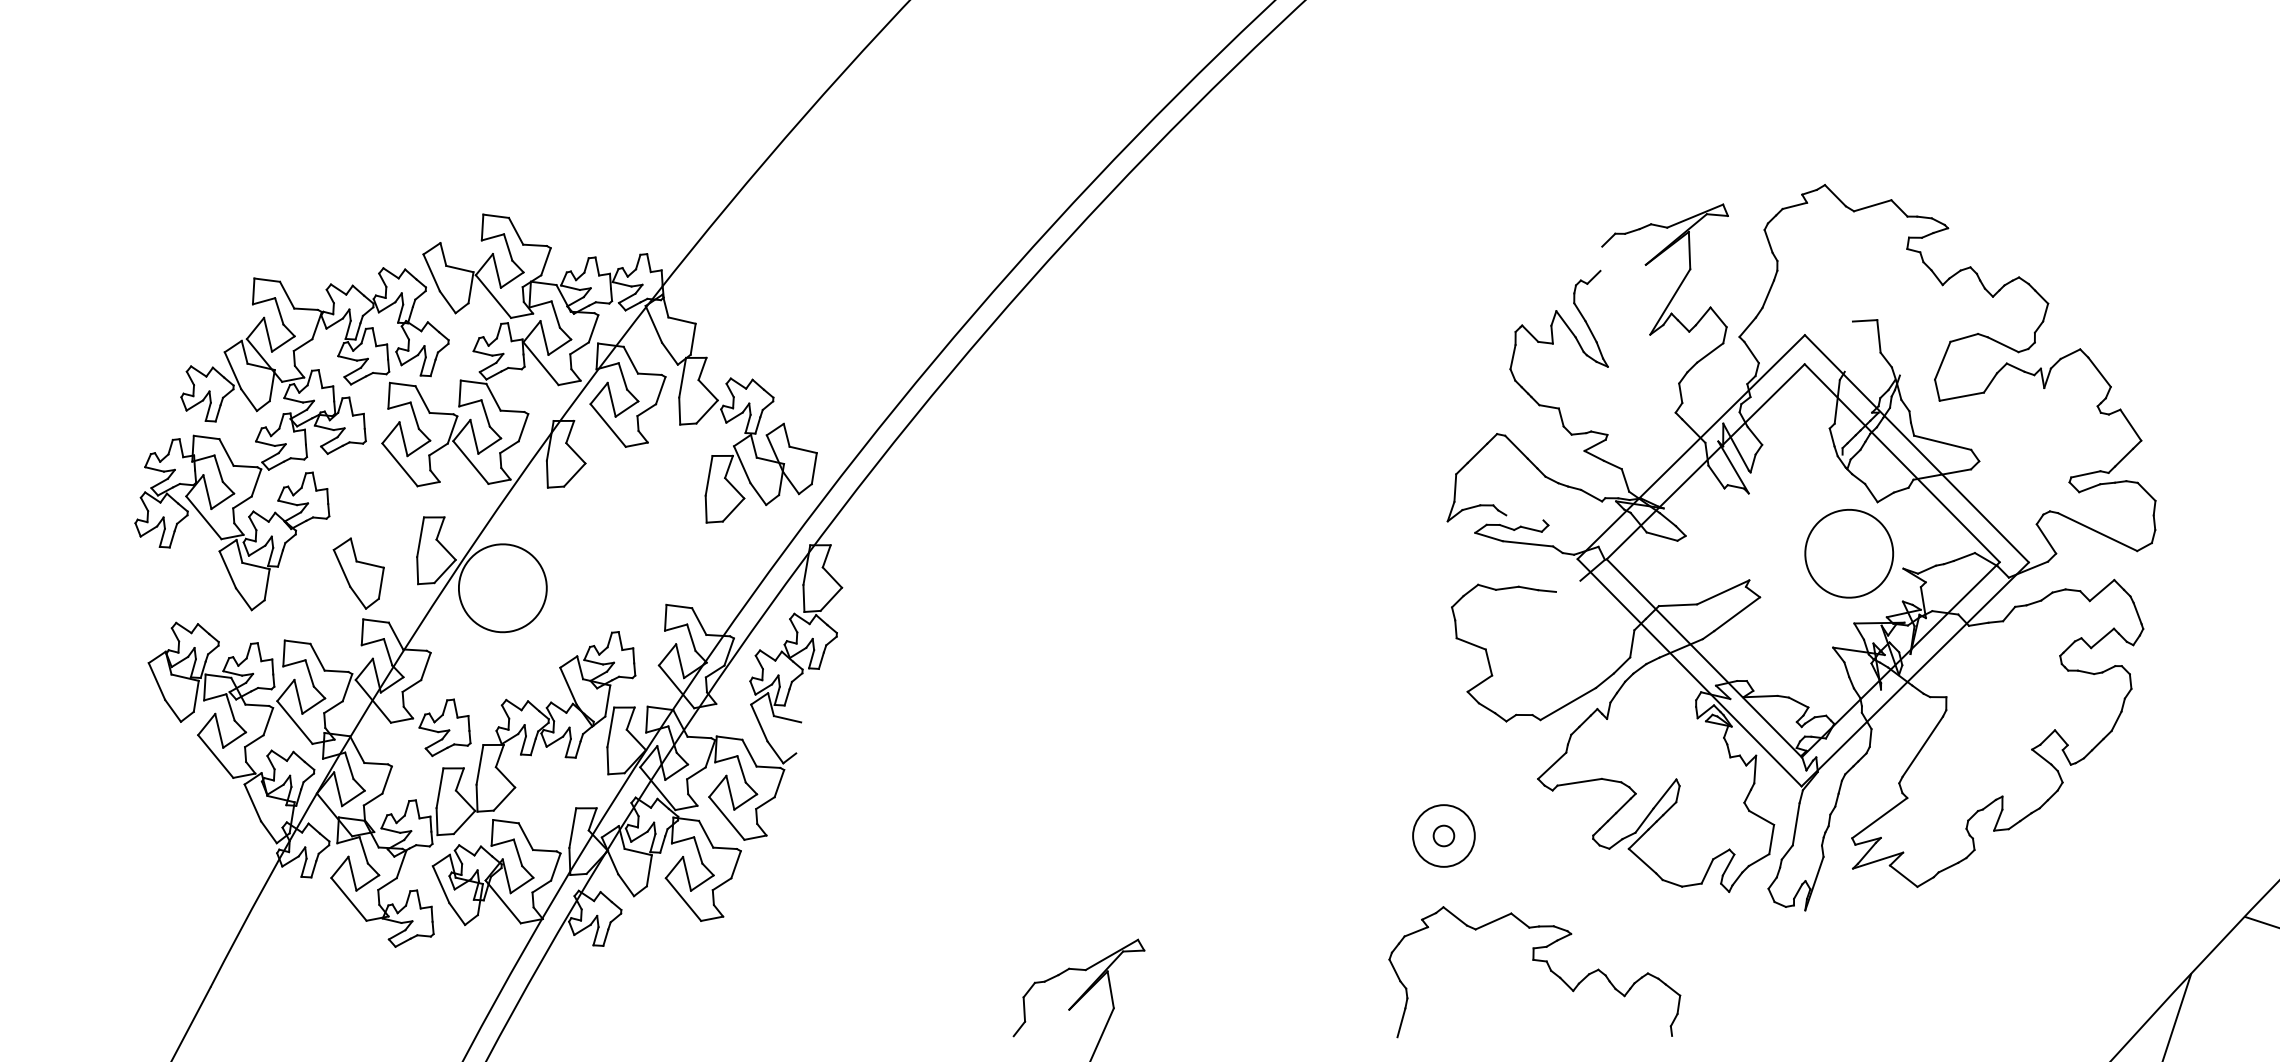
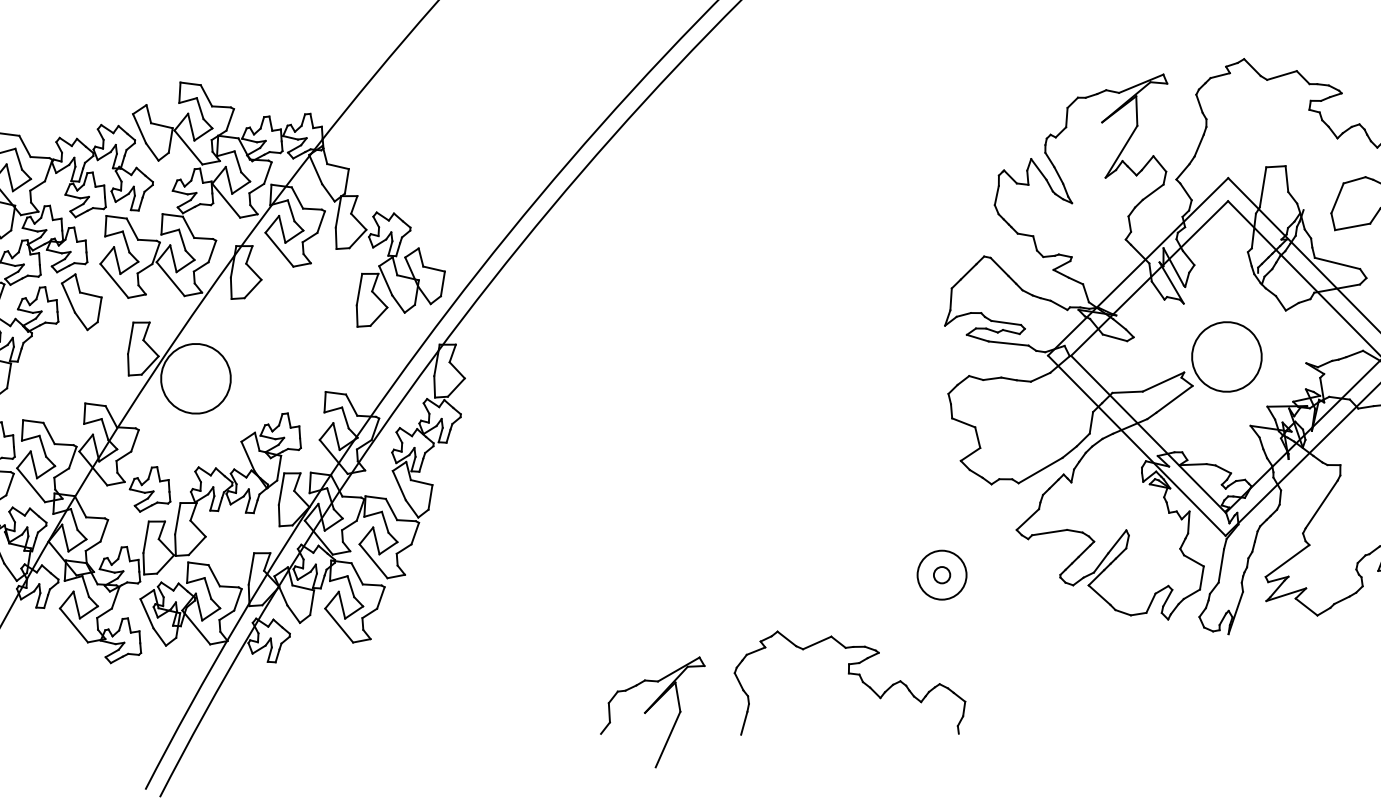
line: (1601, 258) -> (1066, 117), added
line: (1848, 346) -> (1262, 187), added
line: (1524, 517) -> (1005, 322), added
part: (1849, 553) -> (1227, 356), moved
part: (358, 573) -> (81, 302), moved
line: (1568, 585) -> (1040, 376), added
line: (798, 737) -> (430, 497), added
part: (1536, 961) -> (851, 674), moved

